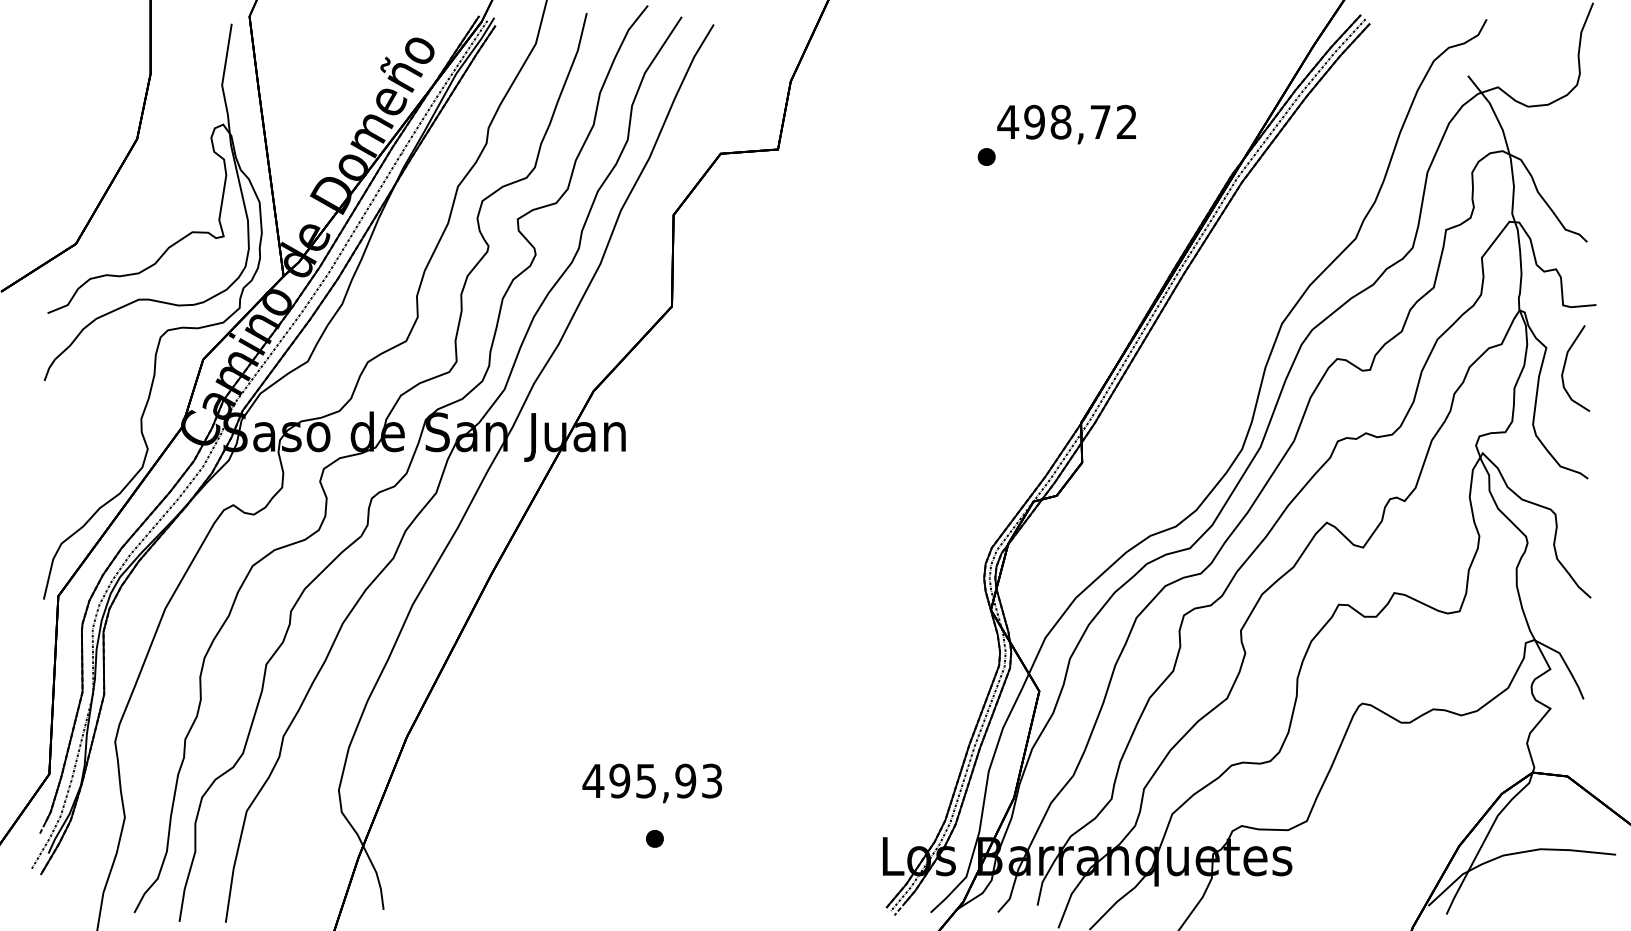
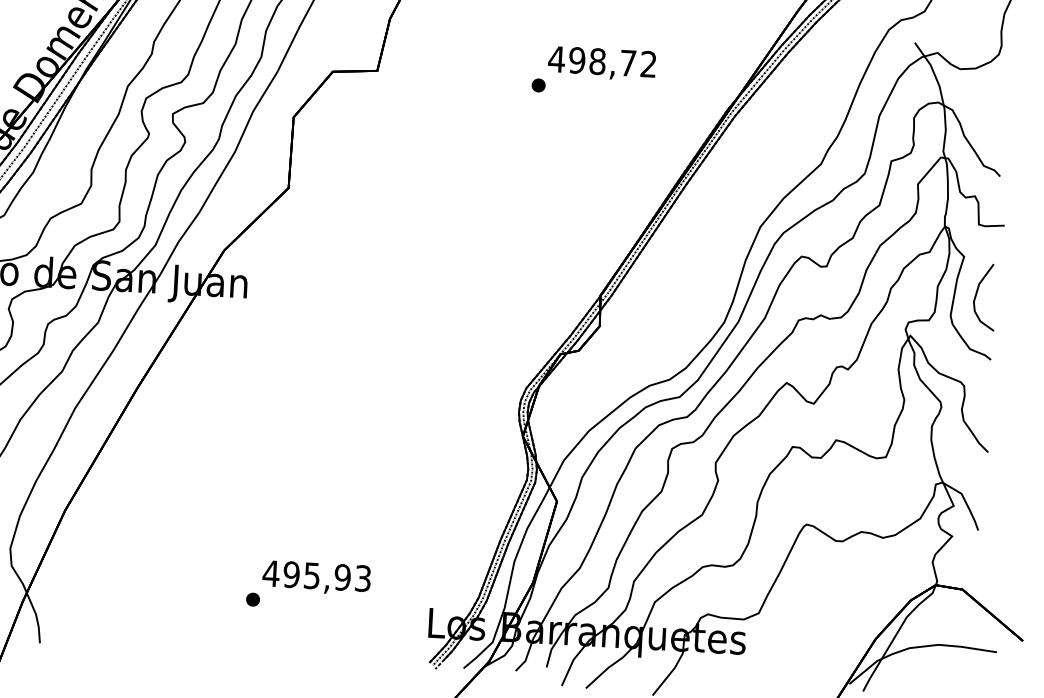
curve: (1565, 366) -> (976, 295), moved
text: (652, 783) -> (316, 577), moved

